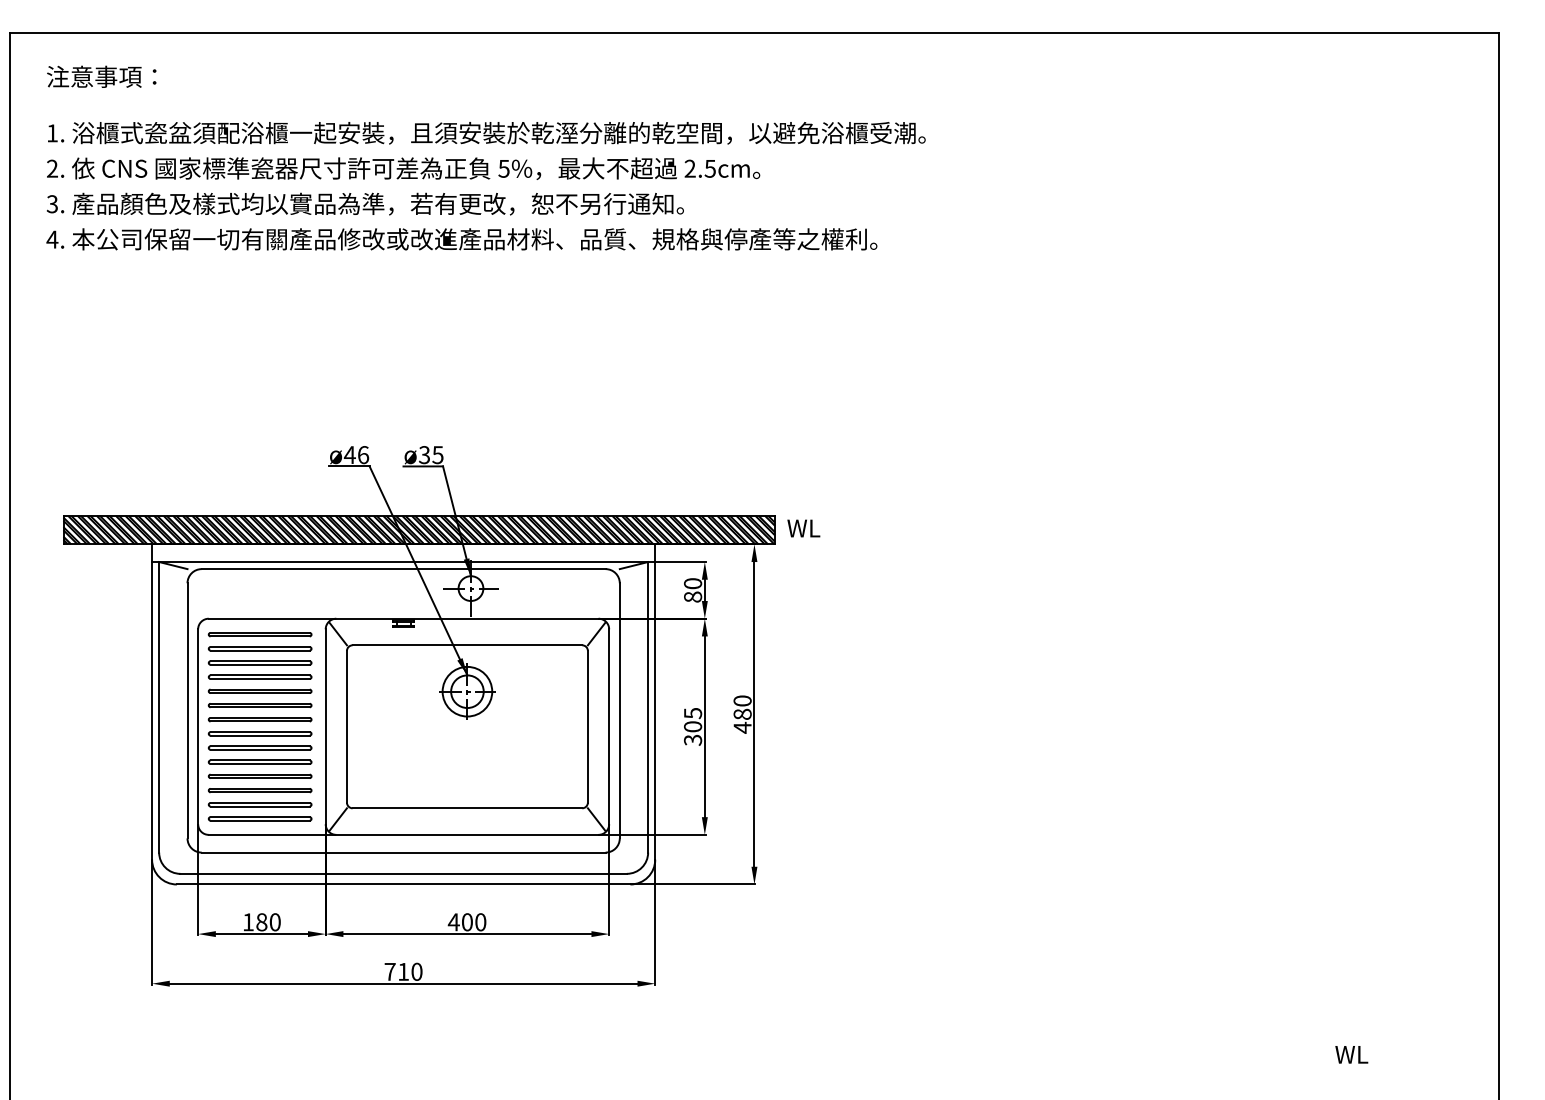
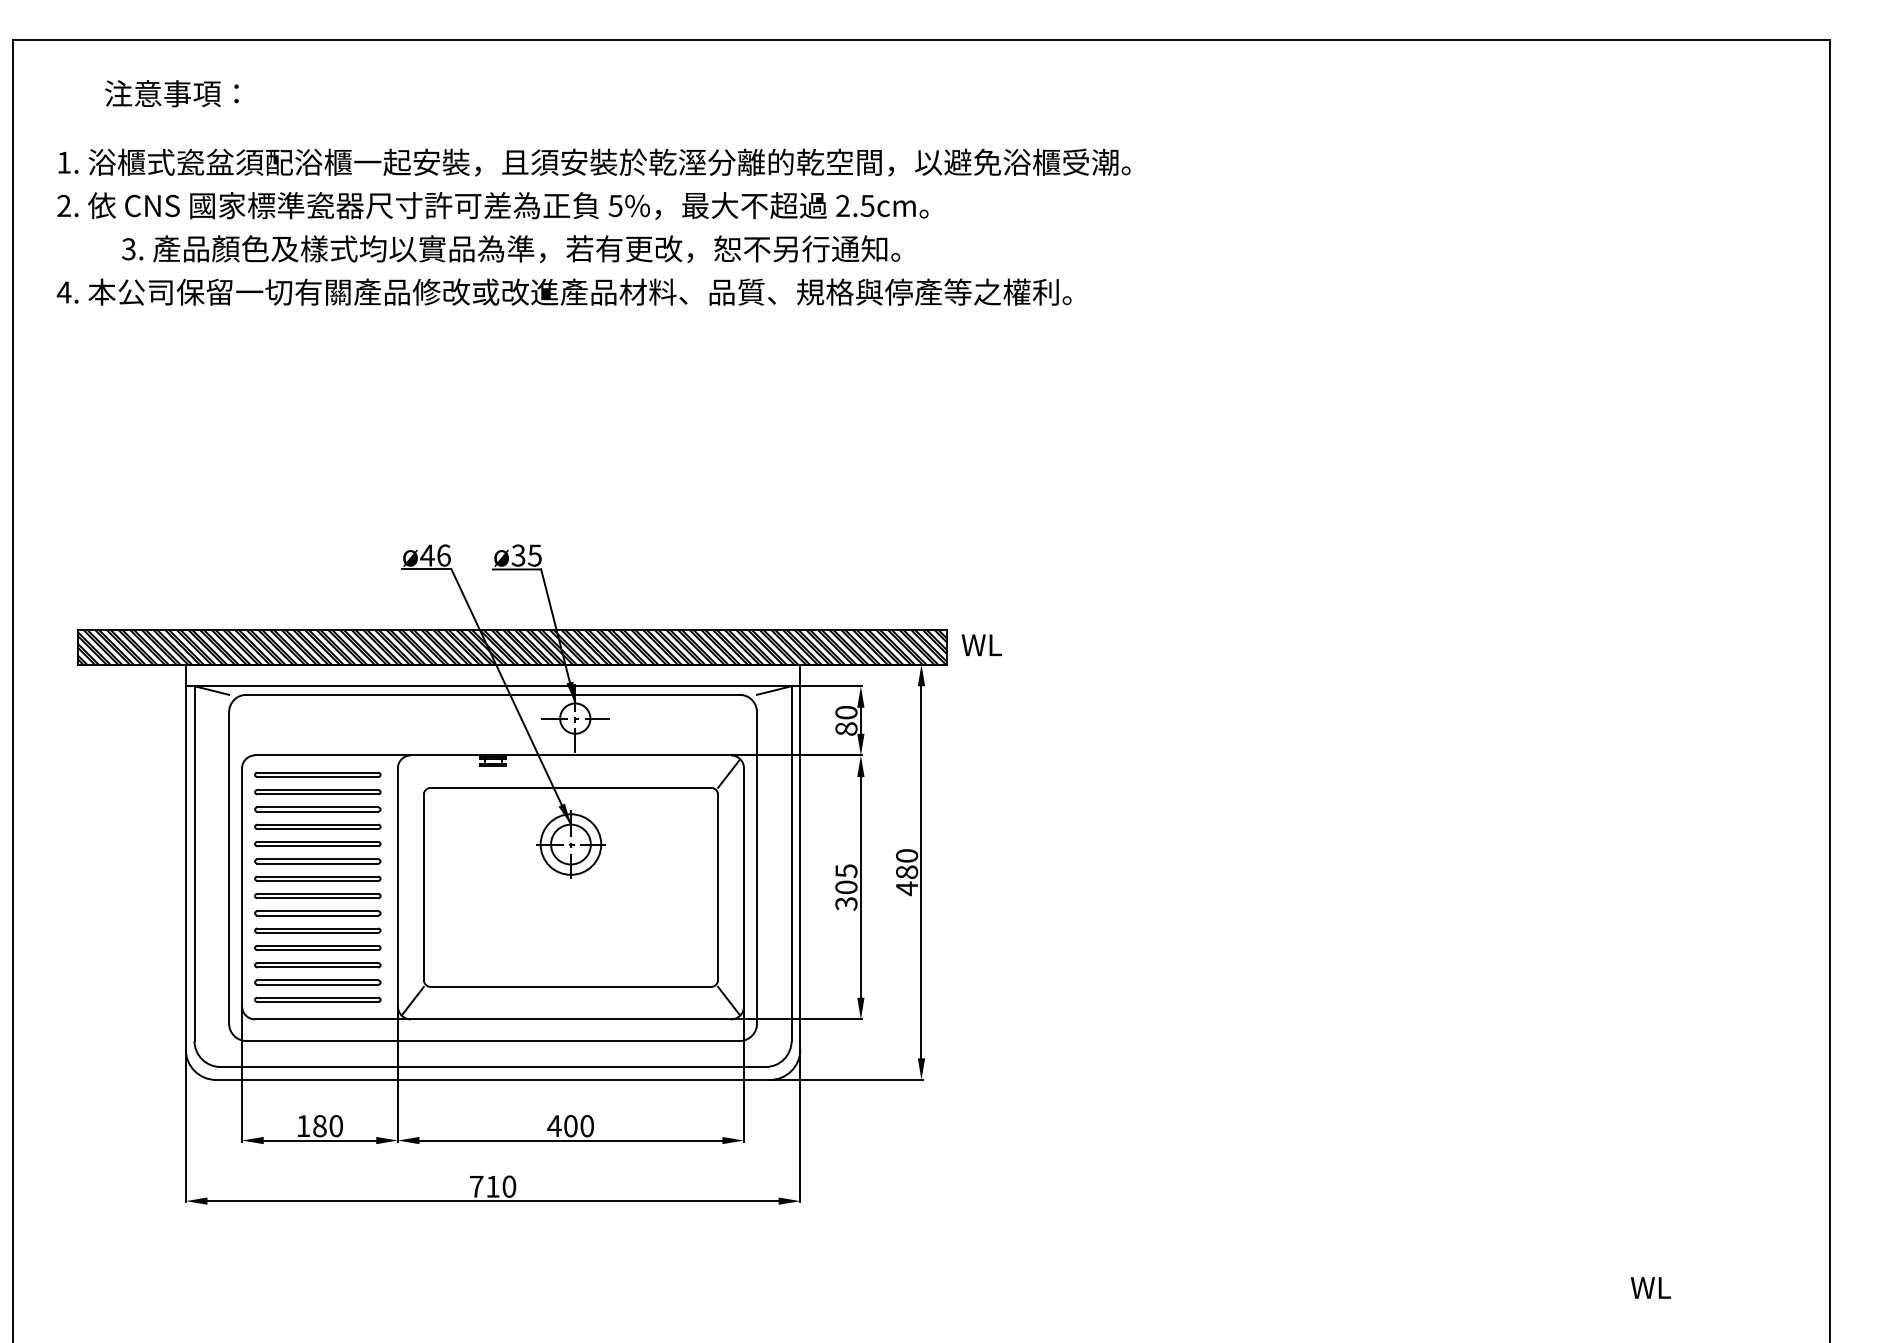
text: (101, 76) -> (171, 93), moved
text: (364, 203) -> (509, 248), moved
line: (337, 633) -> (412, 773), removed

